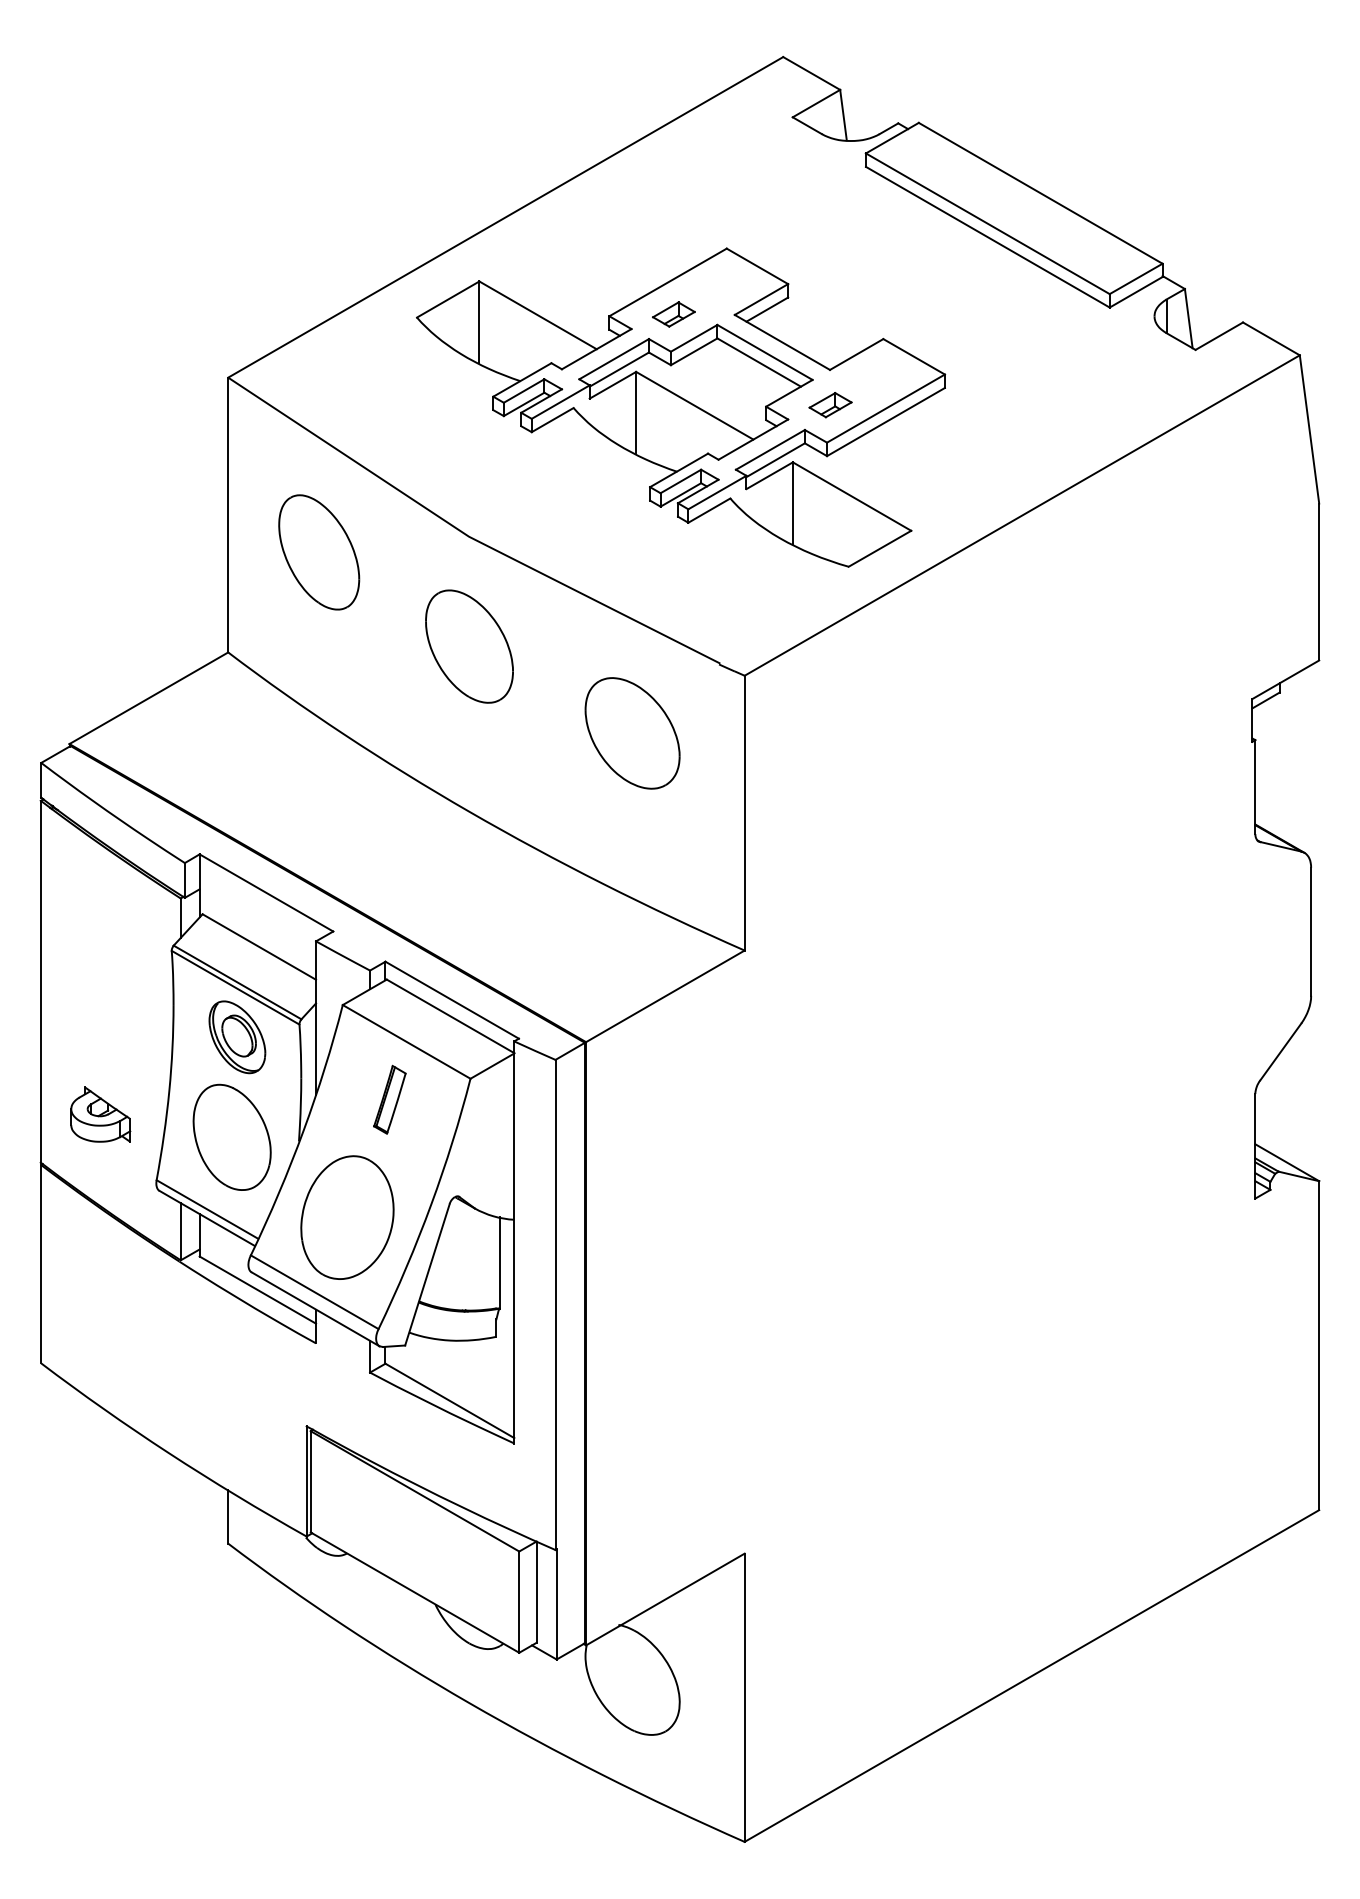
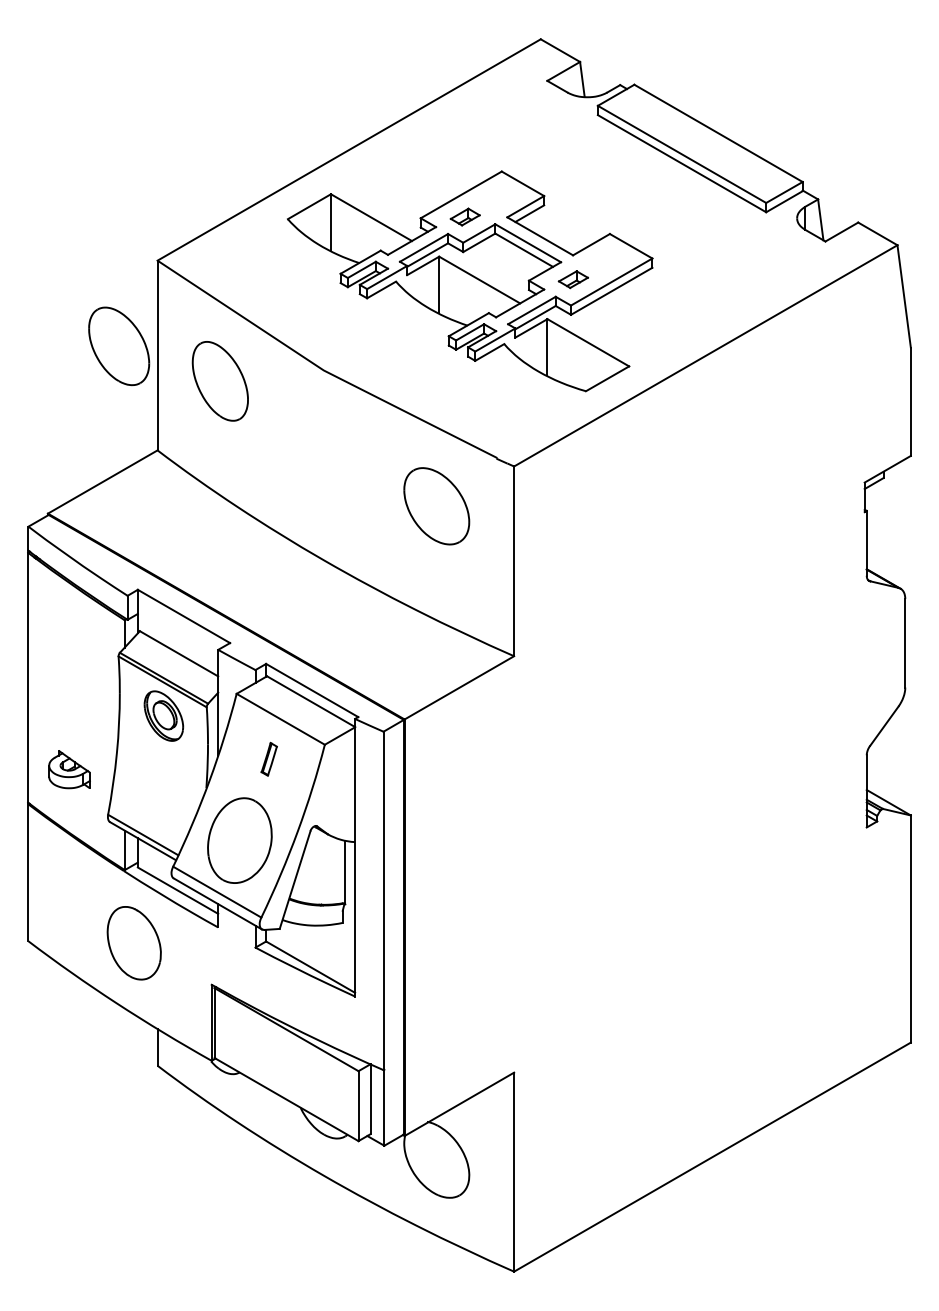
part: (469, 646) -> (119, 346), moved
part: (390, 1100) -> (269, 759), size x0.7
part: (231, 1137) -> (133, 943), moved

